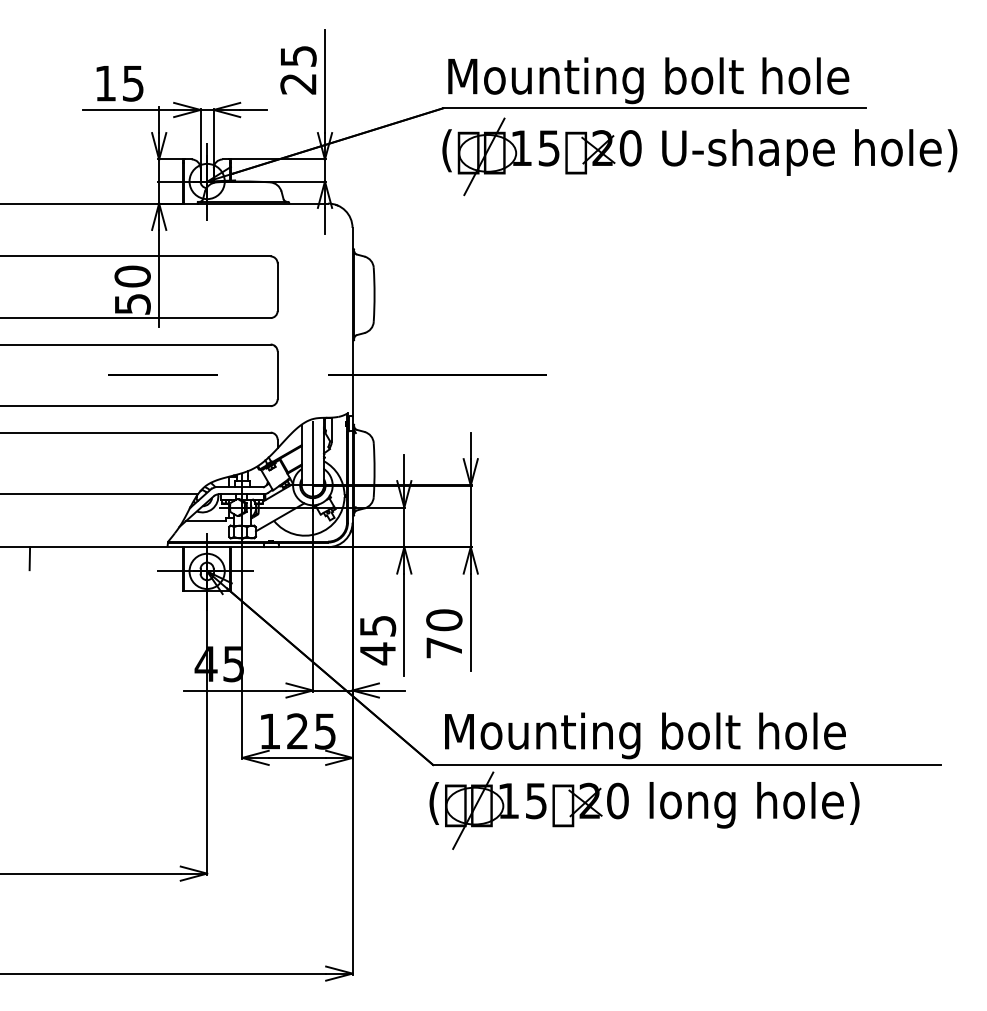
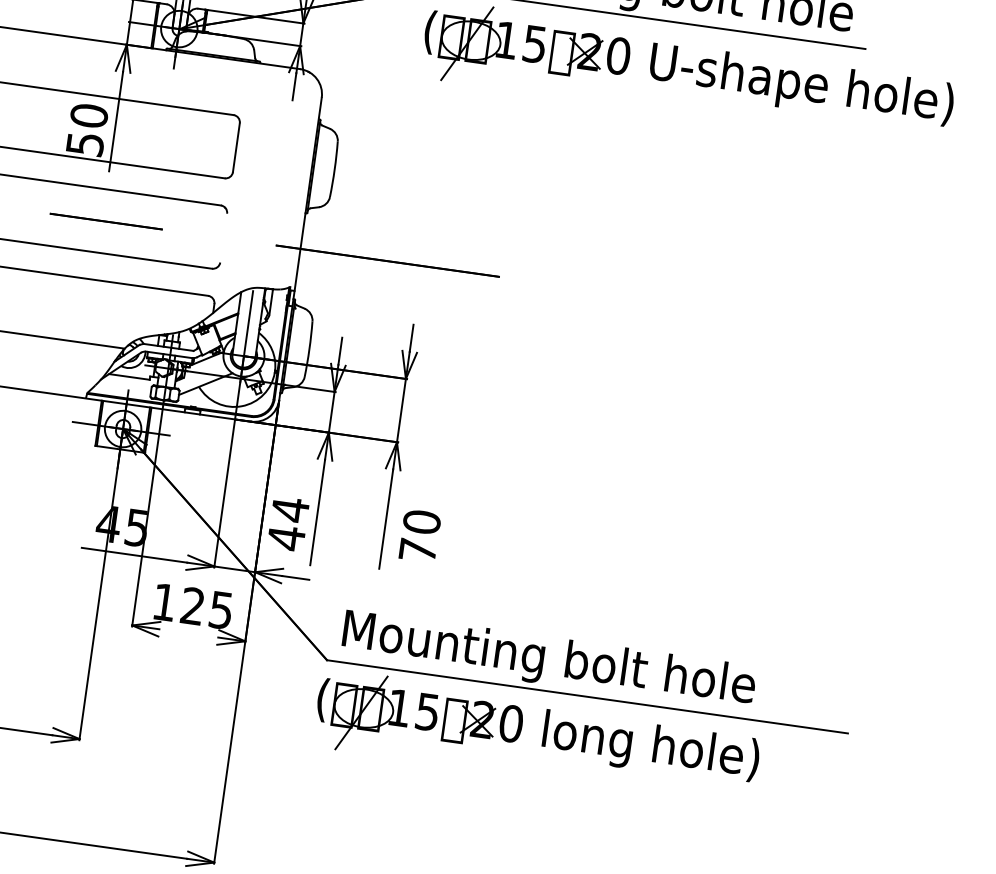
line: (277, 375) -> (223, 238), removed
text: (378, 625) -> (291, 509), 45 -> 44
text: (444, 633) -> (420, 535), moved
line: (297, 757) -> (188, 632), removed

